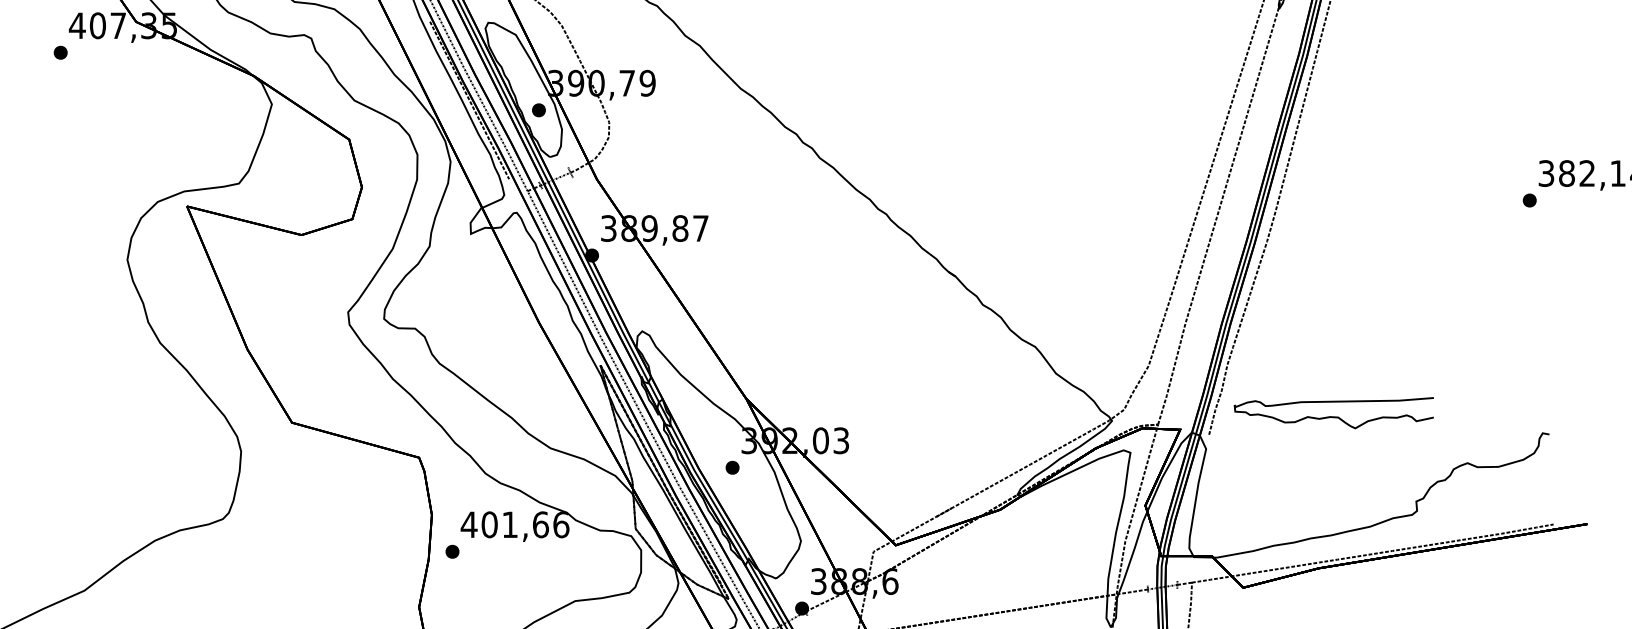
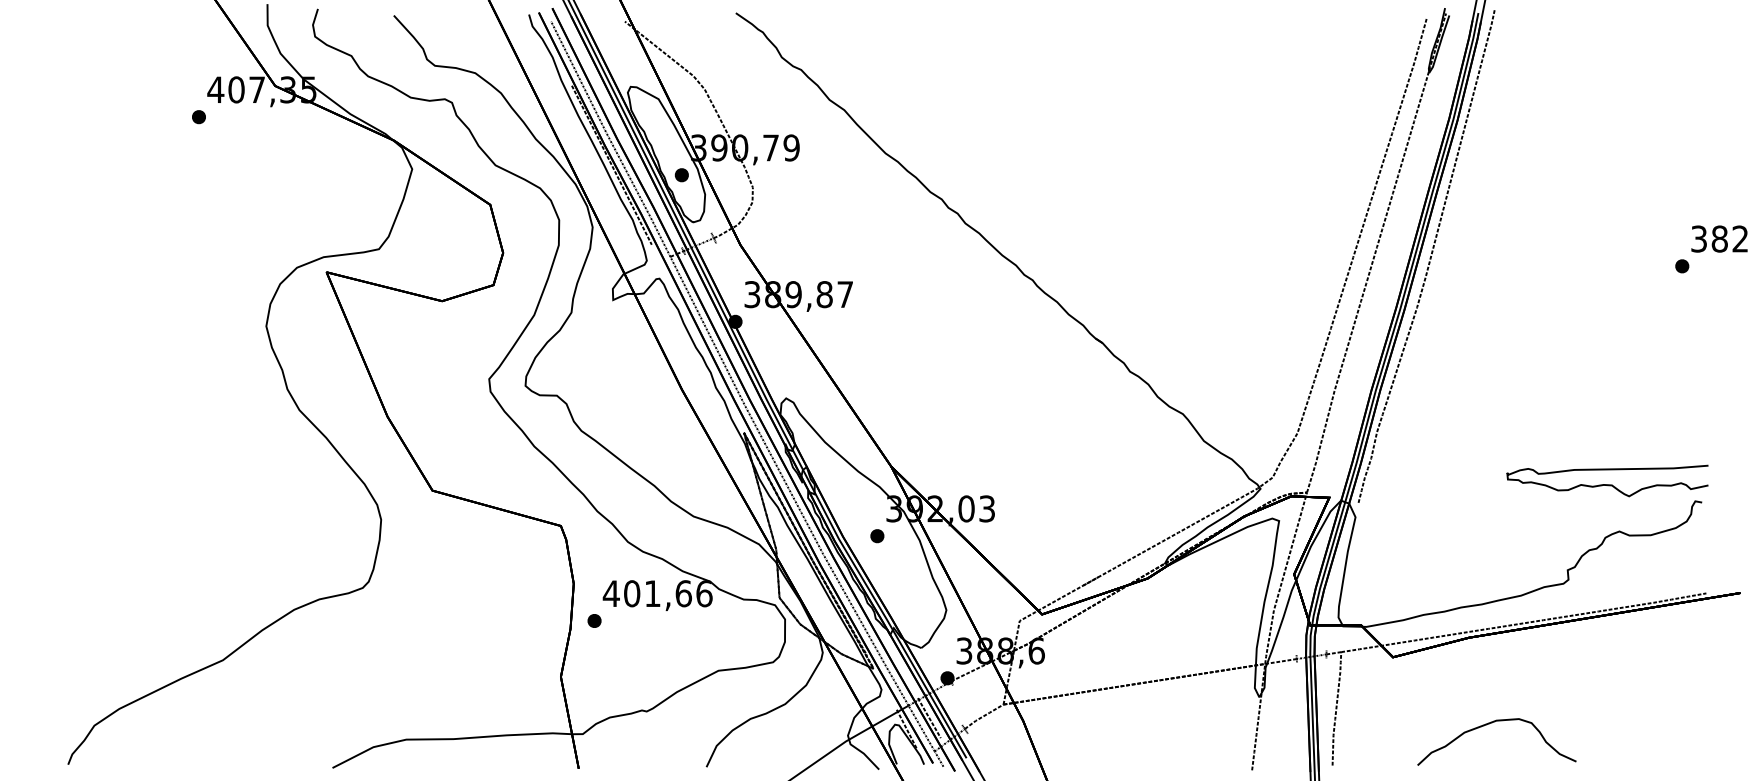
curve: (1333, 416) -> (1607, 484), moved

